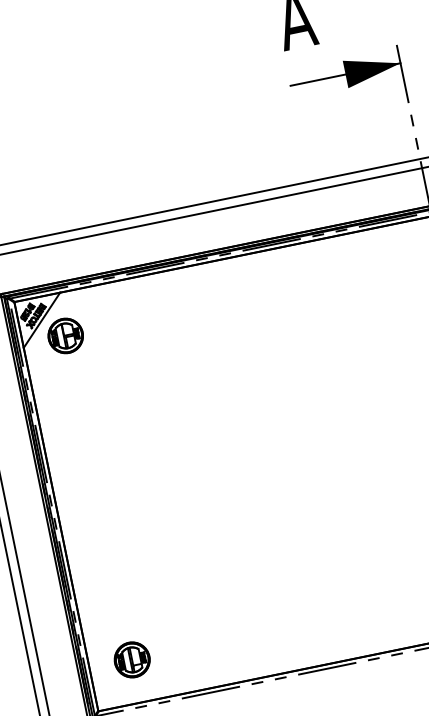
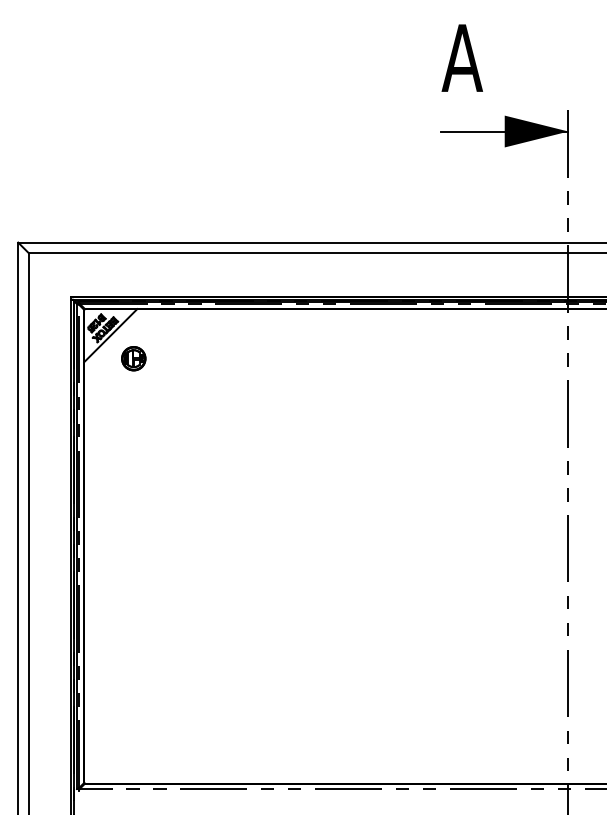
part: (65, 335) -> (133, 358), size x0.6
part: (132, 660) -> (133, 734), removed

